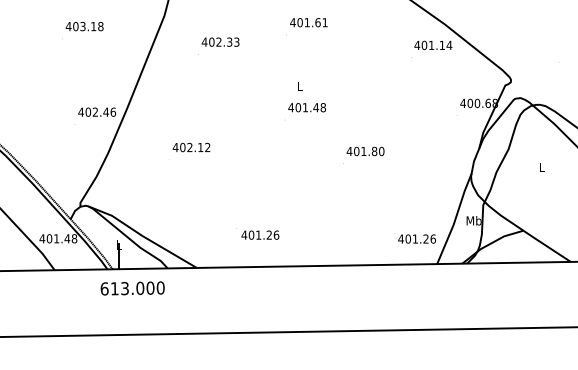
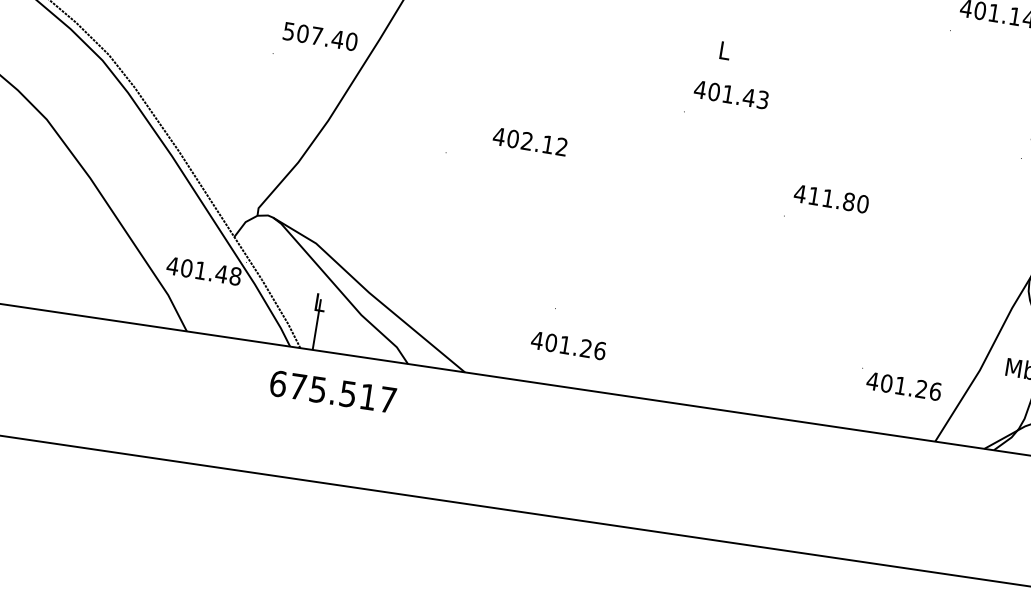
text: (323, 107) -> (763, 99), 401.48 -> 401.43
text: (97, 111) -> (321, 35), 402.46 -> 507.40
text: (191, 147) -> (530, 141), moved
text: (356, 151) -> (813, 196), 401.80 -> 411.80
text: (260, 234) -> (569, 344), moved
text: (137, 288) -> (342, 393), 613.000 -> 675.517

